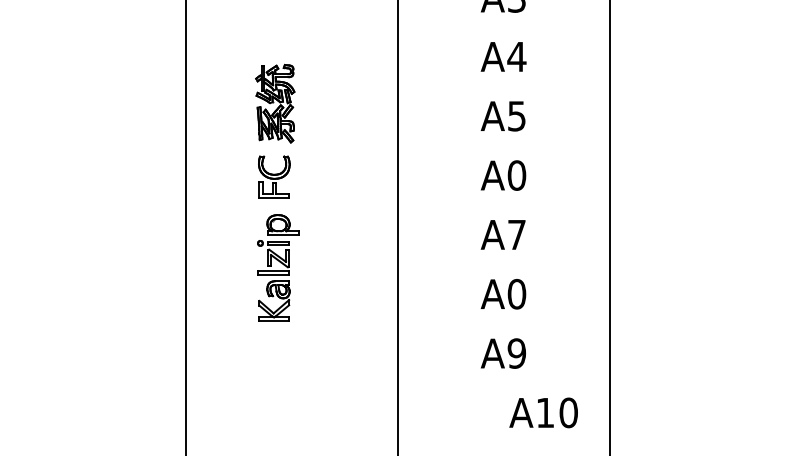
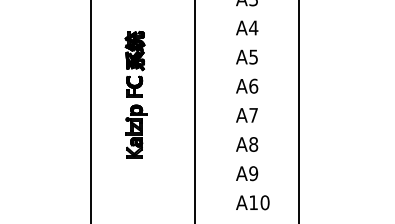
text: (516, 174) -> (253, 85), A0 -> A6
text: (516, 294) -> (253, 144), A0 -> A8
text: (543, 412) -> (252, 202), moved

